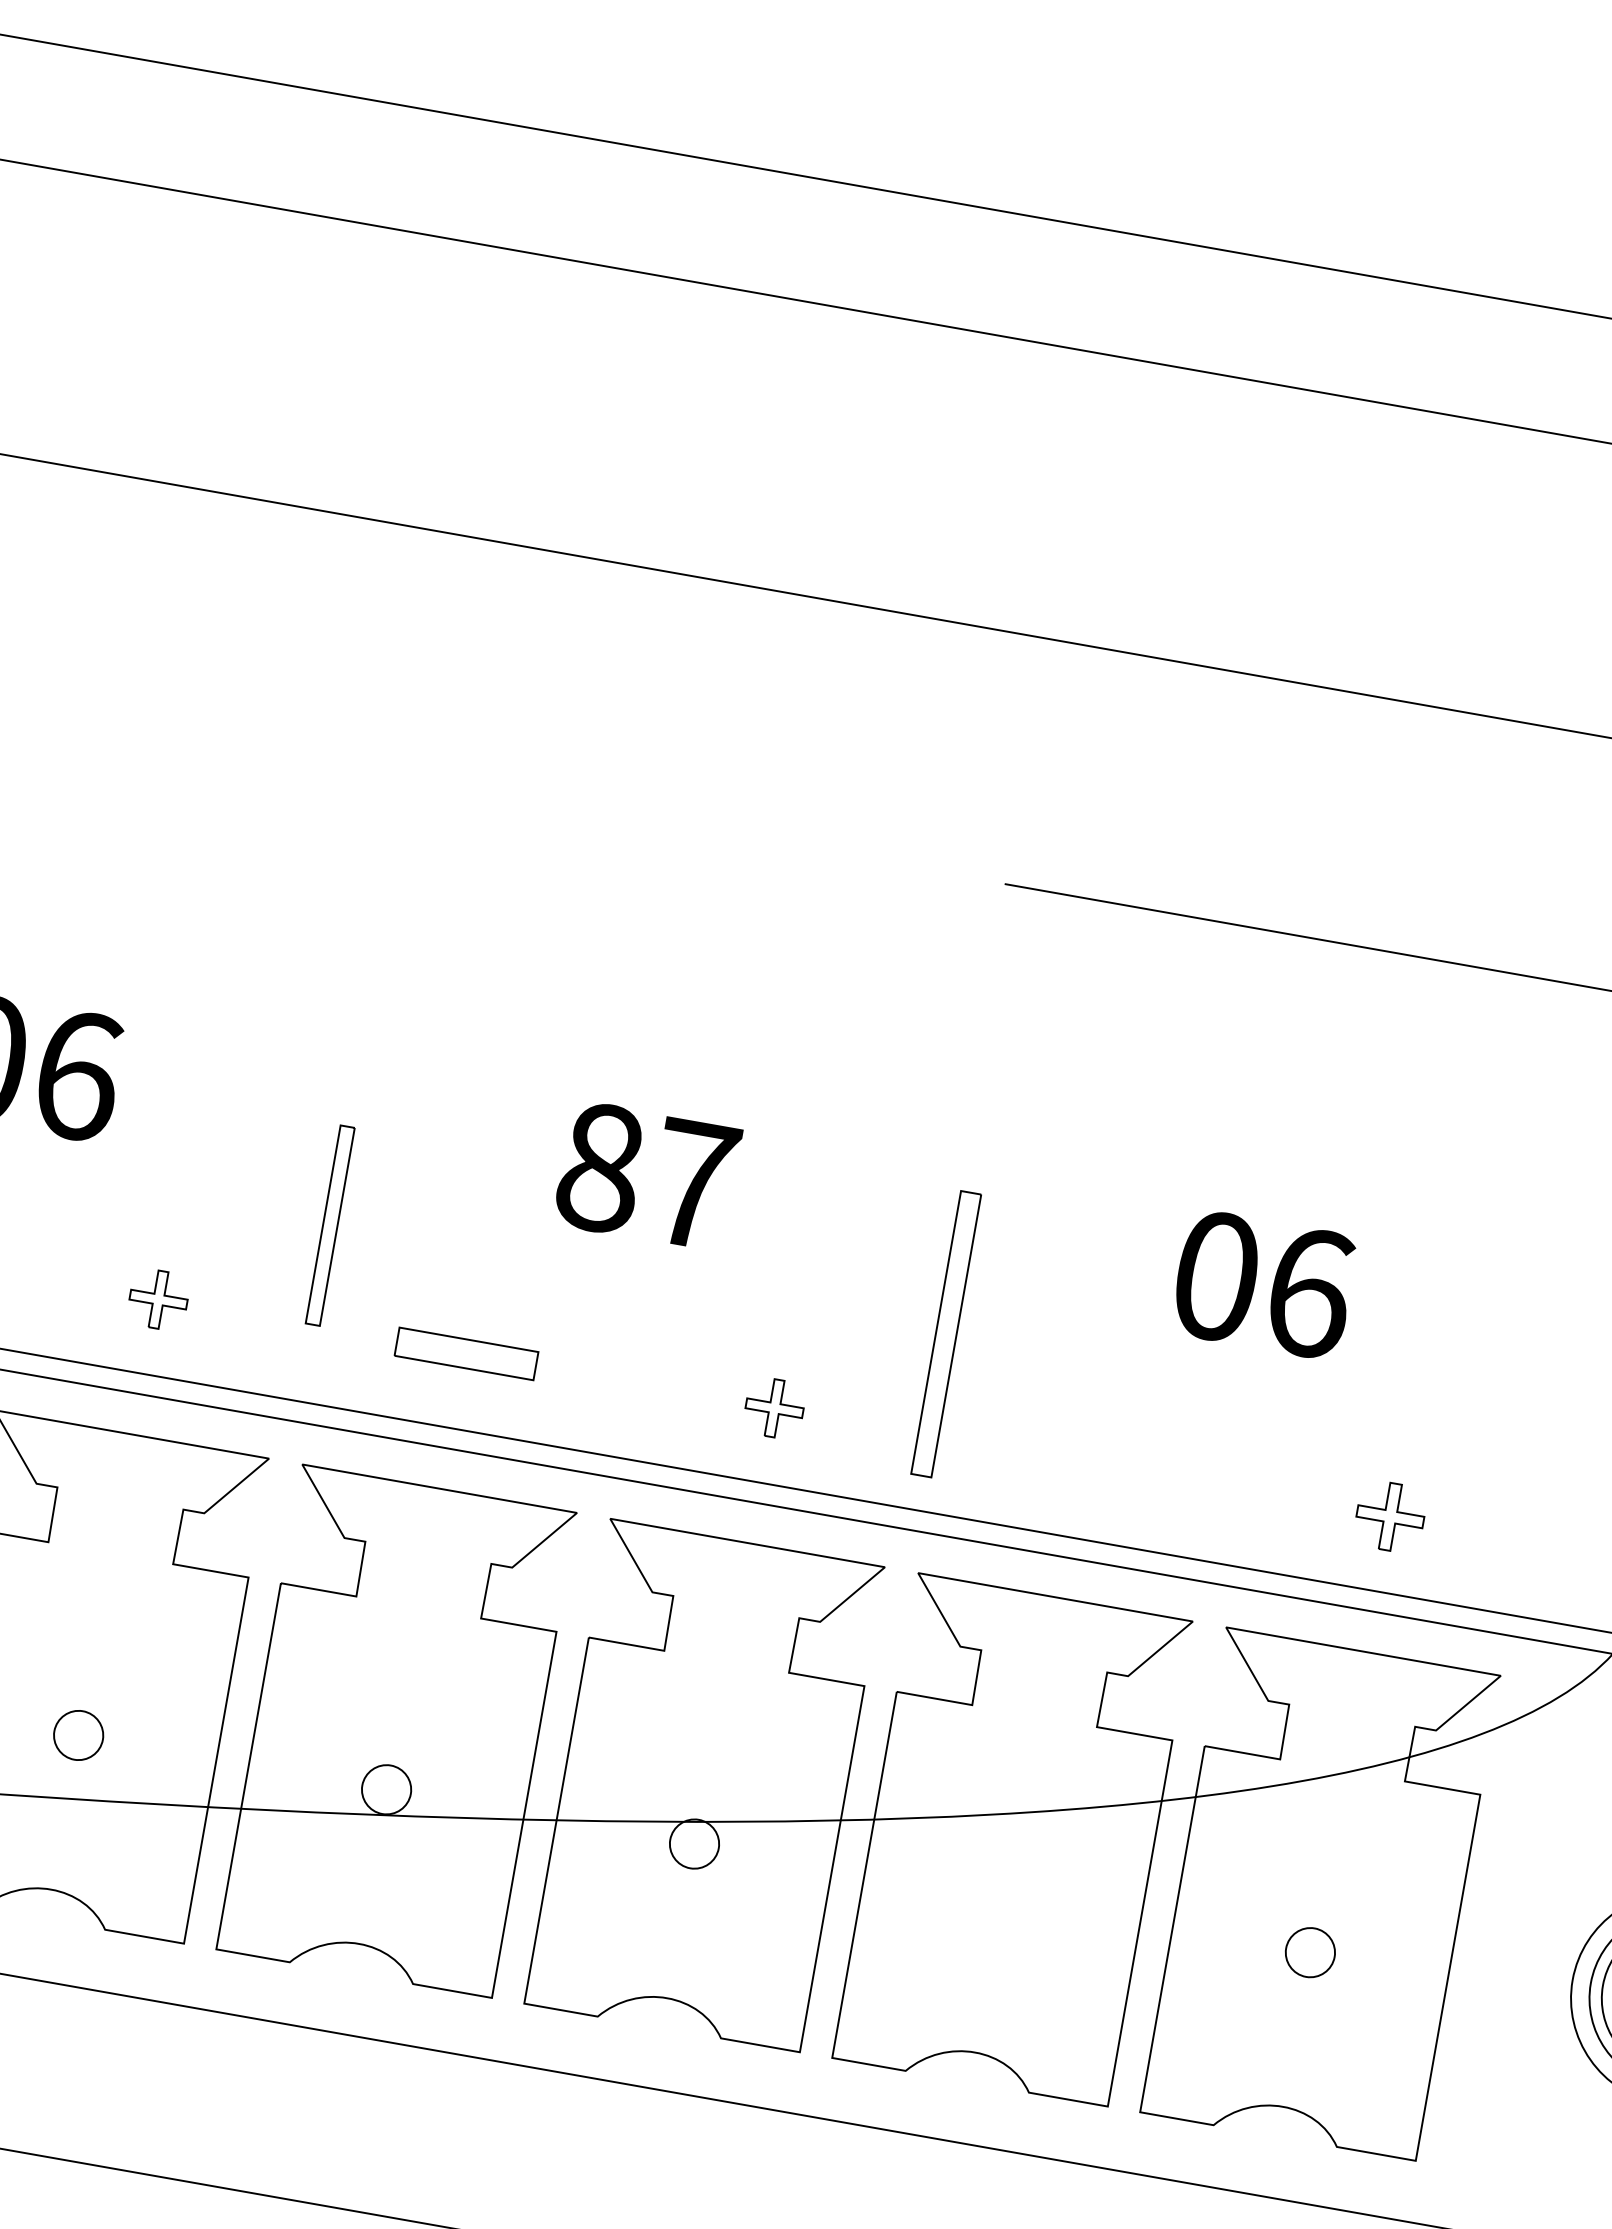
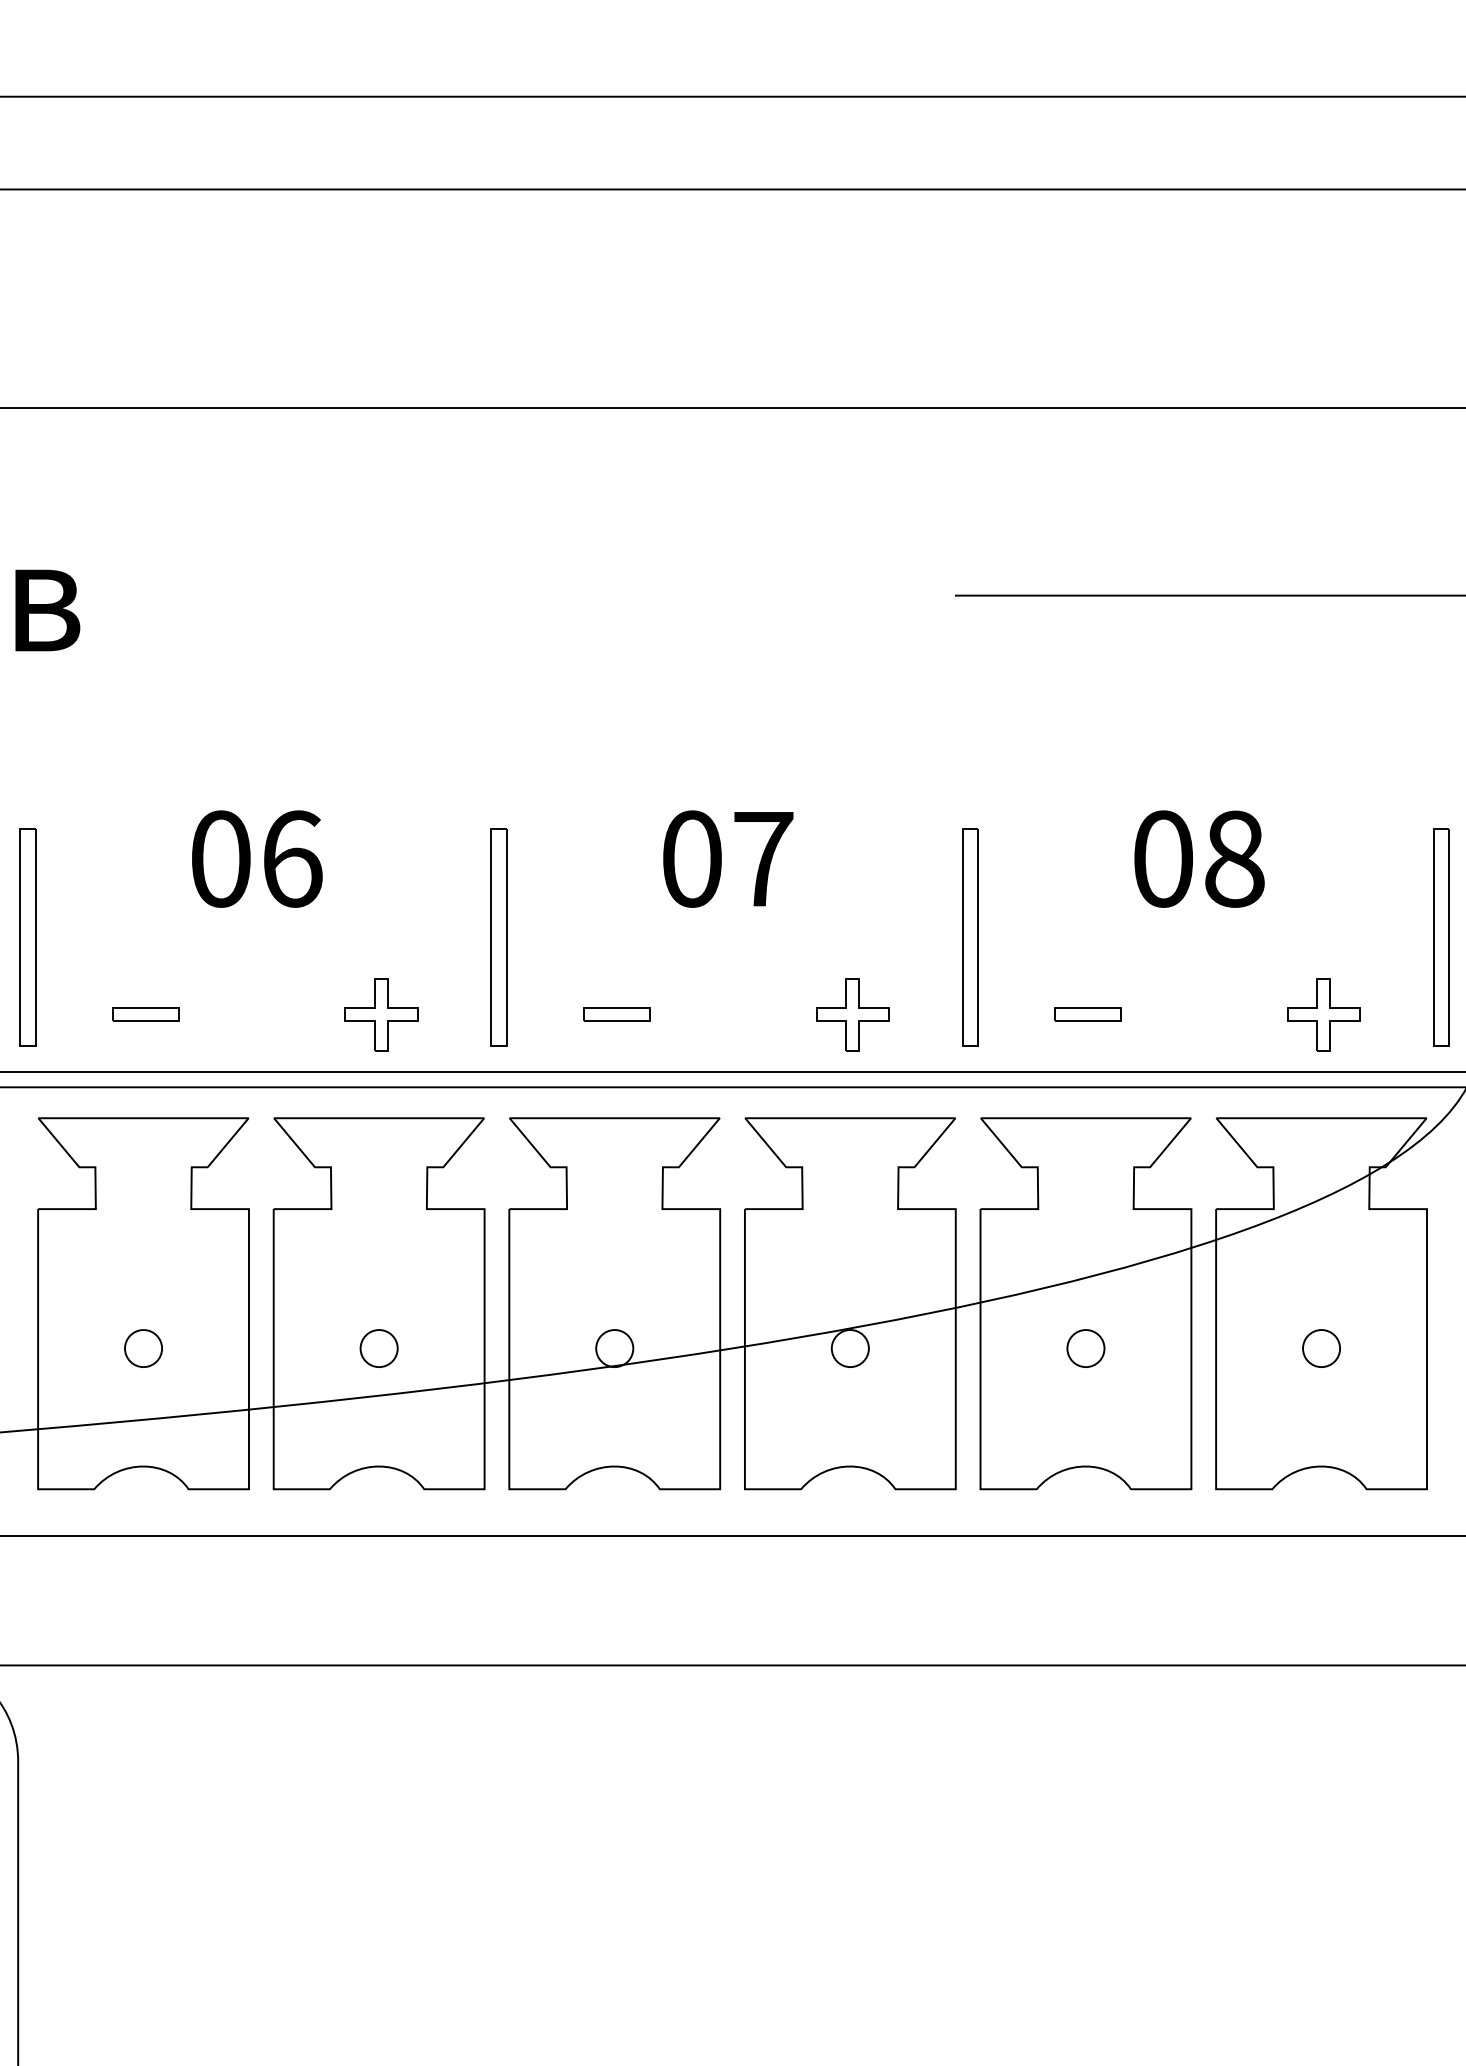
text: (601, 1167) -> (692, 858), 87 -> 07
part: (329, 1225) -> (498, 937), size x1.43
text: (1310, 1292) -> (1235, 858), 06 -> 08
part: (158, 1299) -> (381, 1014), size x1.67
part: (465, 1353) -> (616, 1014), size x0.62
part: (774, 1407) -> (852, 1014), size x1.67
part: (1561, 1443) -> (1441, 937), added
part: (1081, 1462) -> (1087, 1014), added
part: (1389, 1516) -> (1323, 1014), size x1.43
part: (1001, 1898) -> (1085, 1348), added

